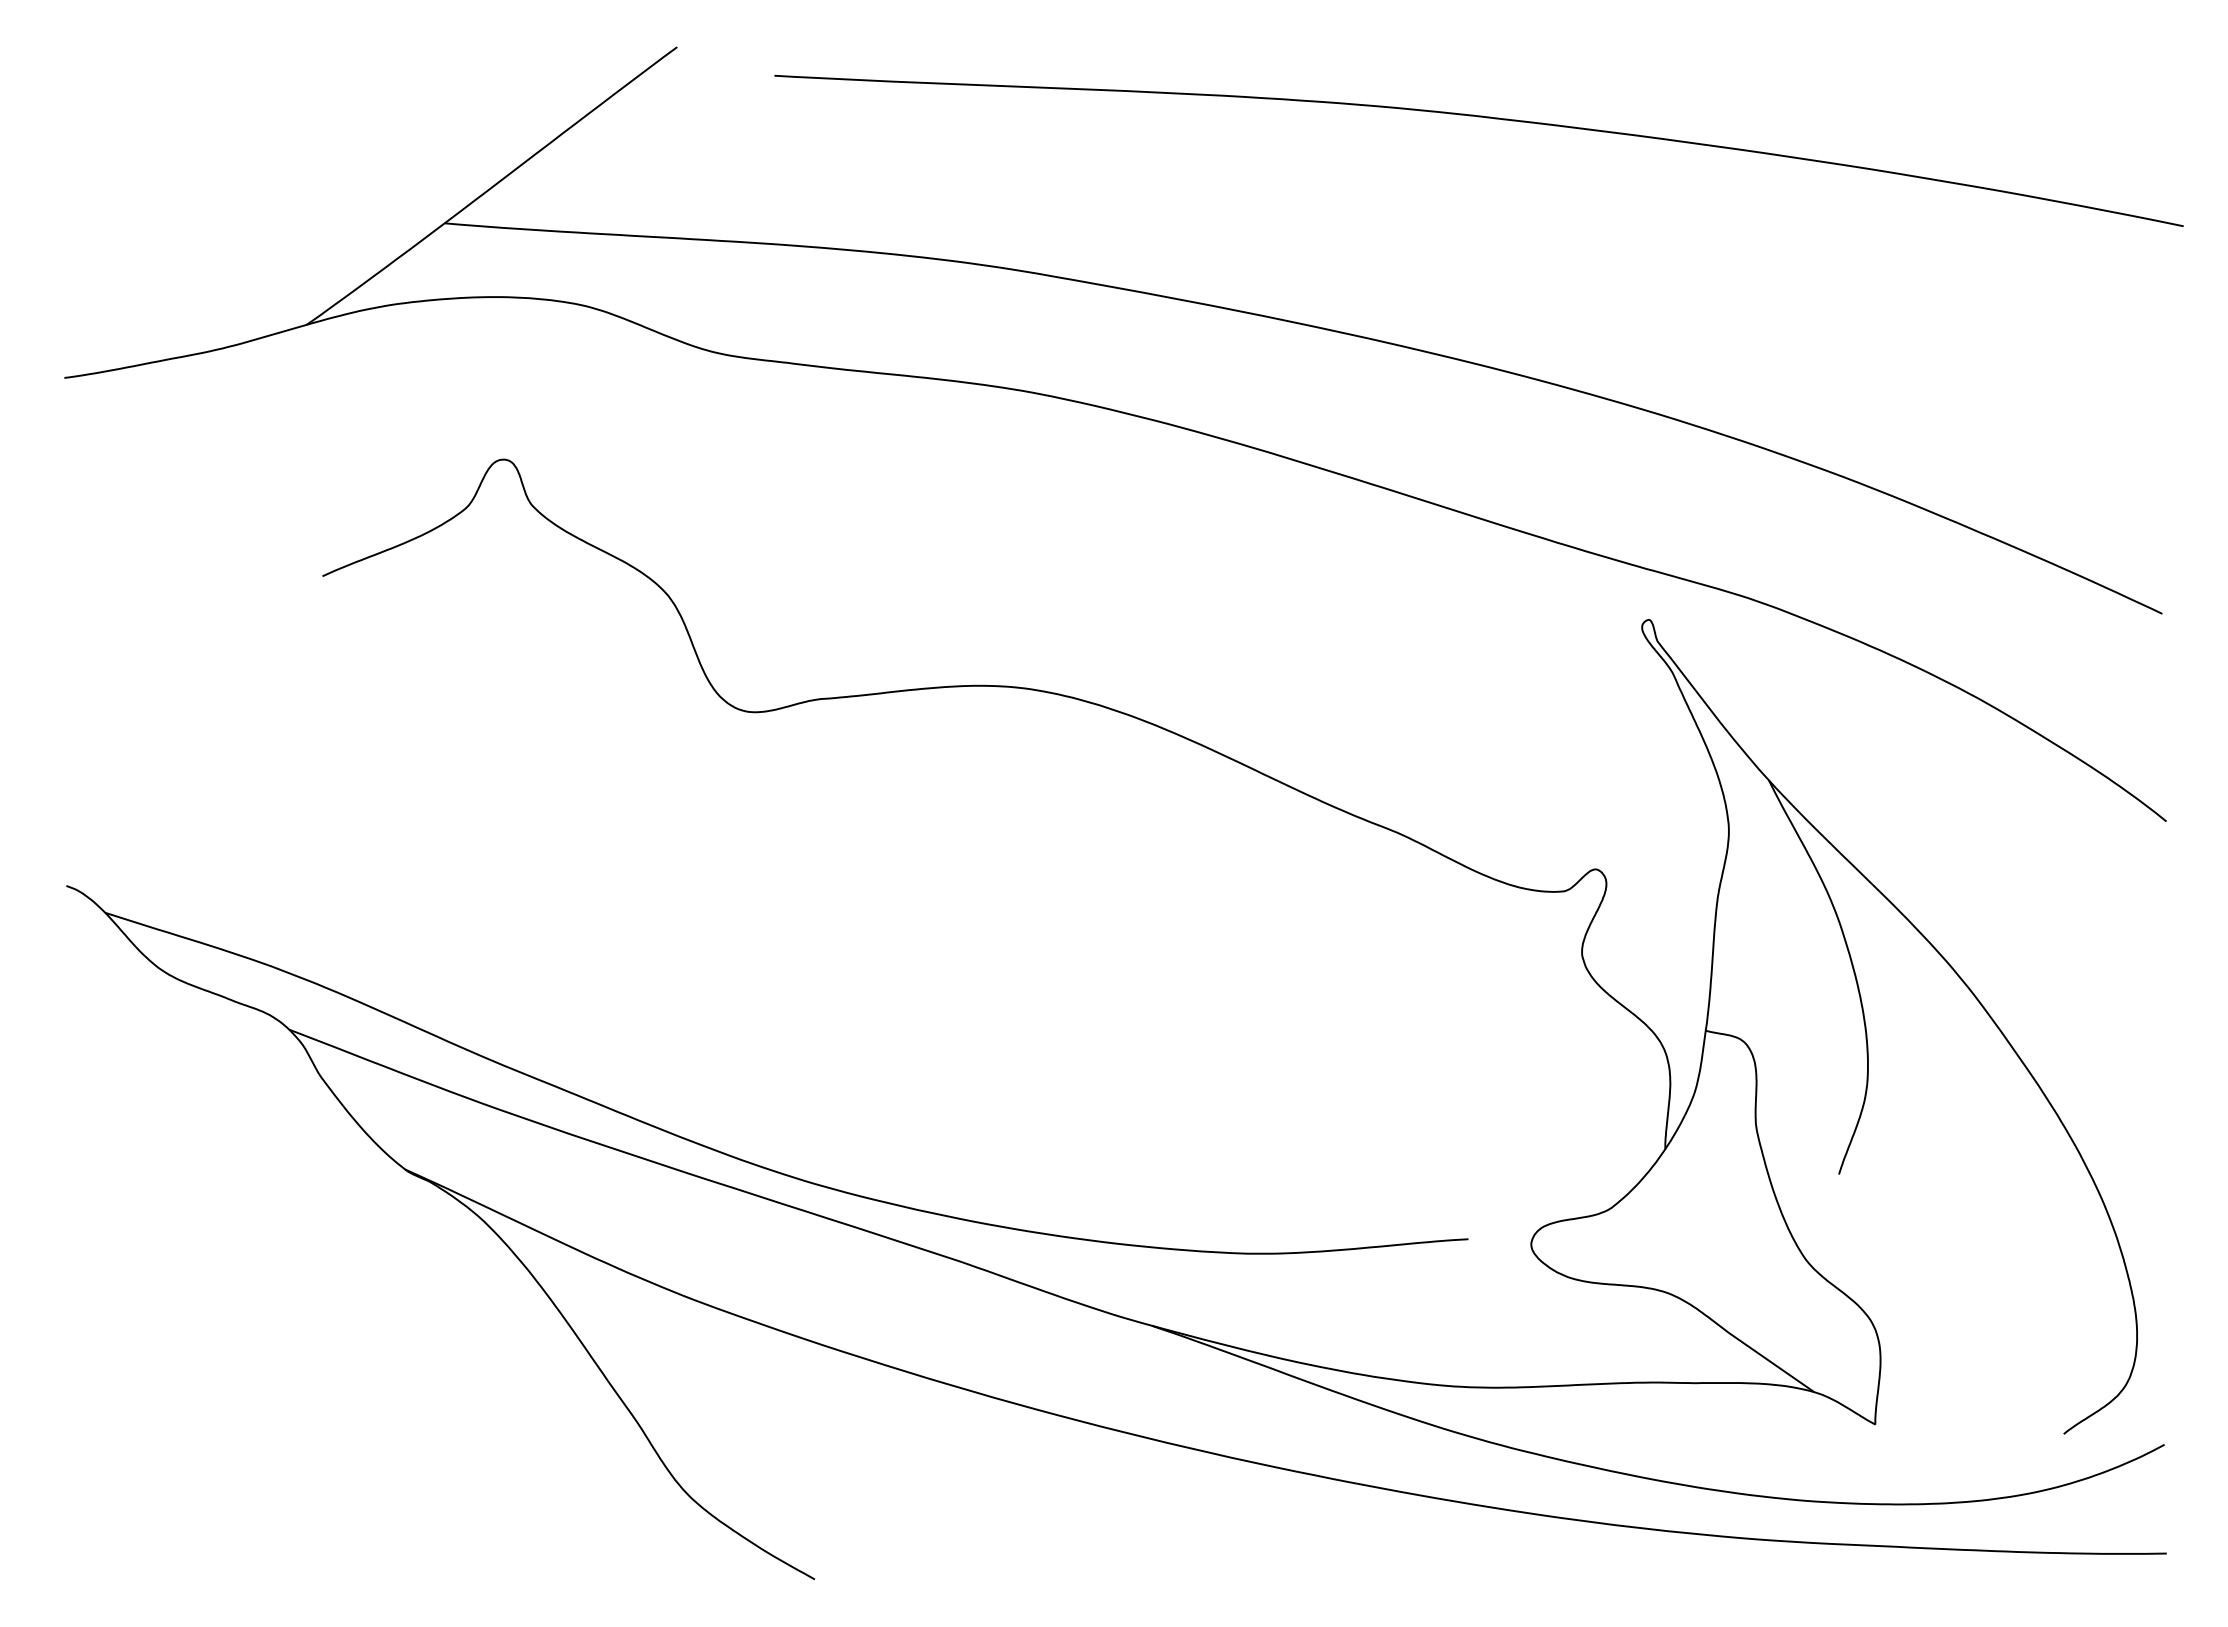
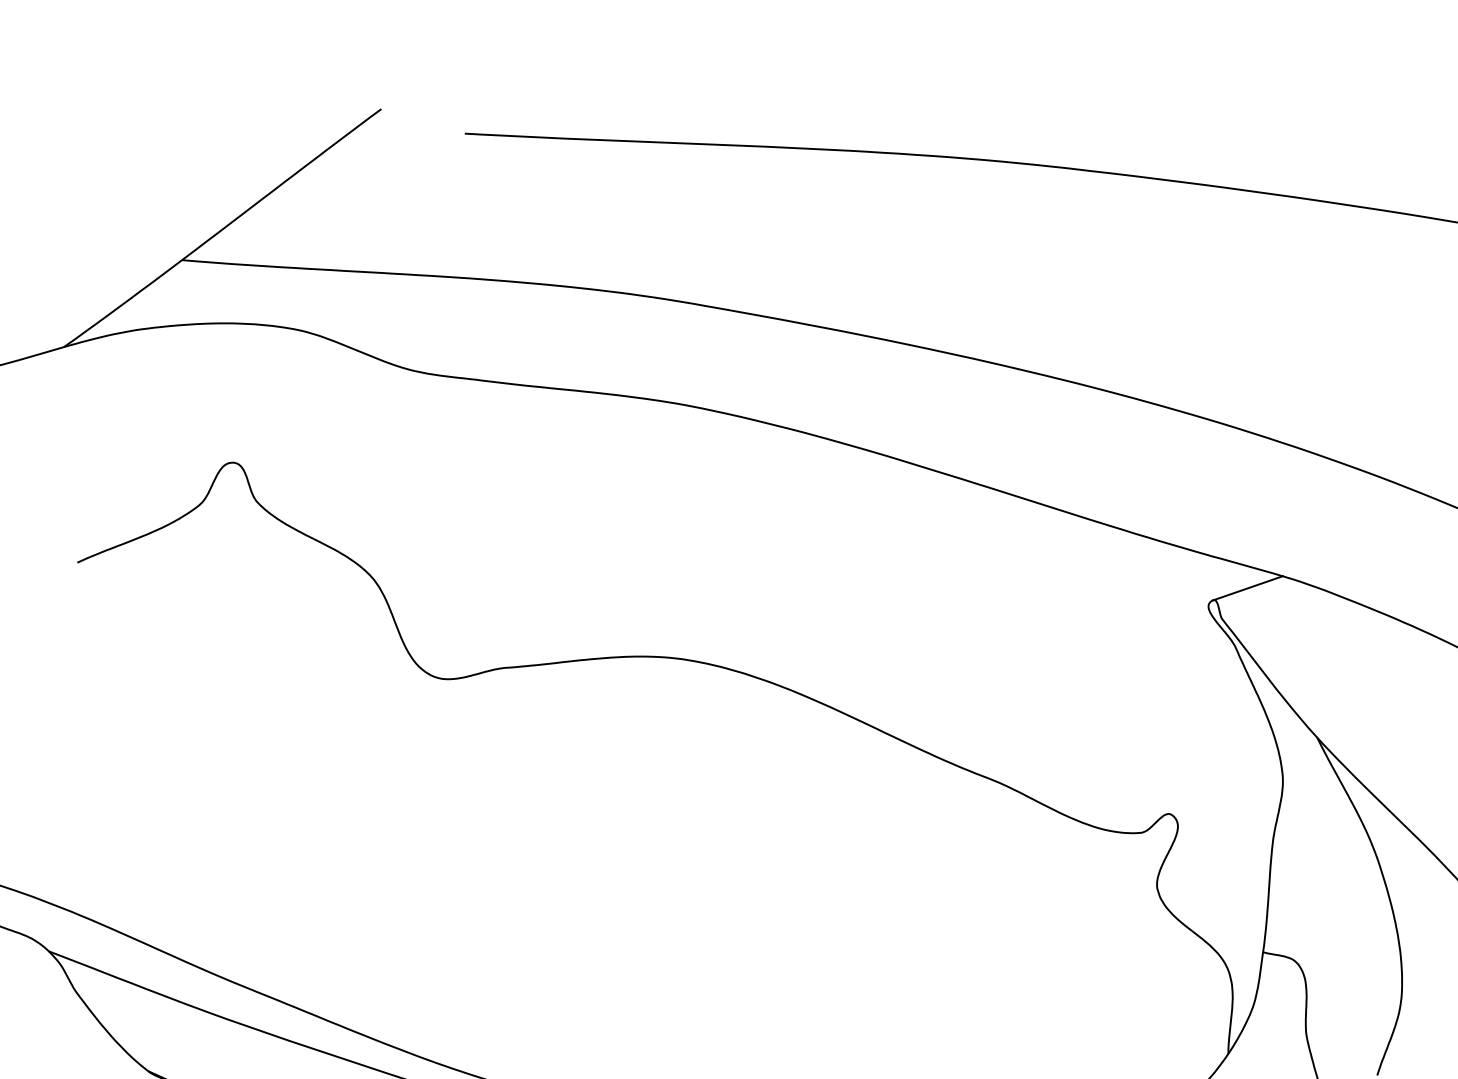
line: (1687, 606) -> (1247, 588), added

